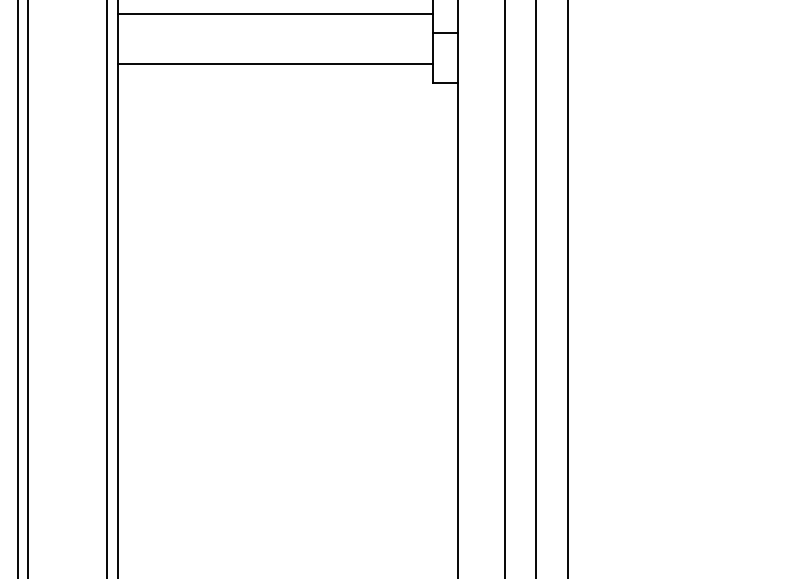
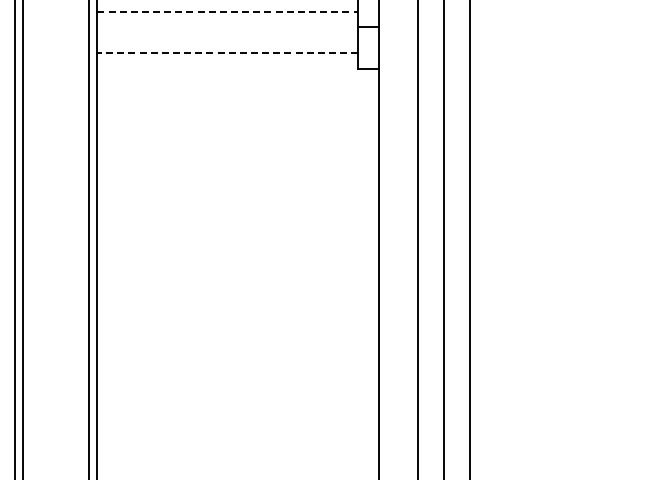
line: (275, 13) -> (228, 11), solid -> dashed
line: (274, 64) -> (227, 53), solid -> dashed

